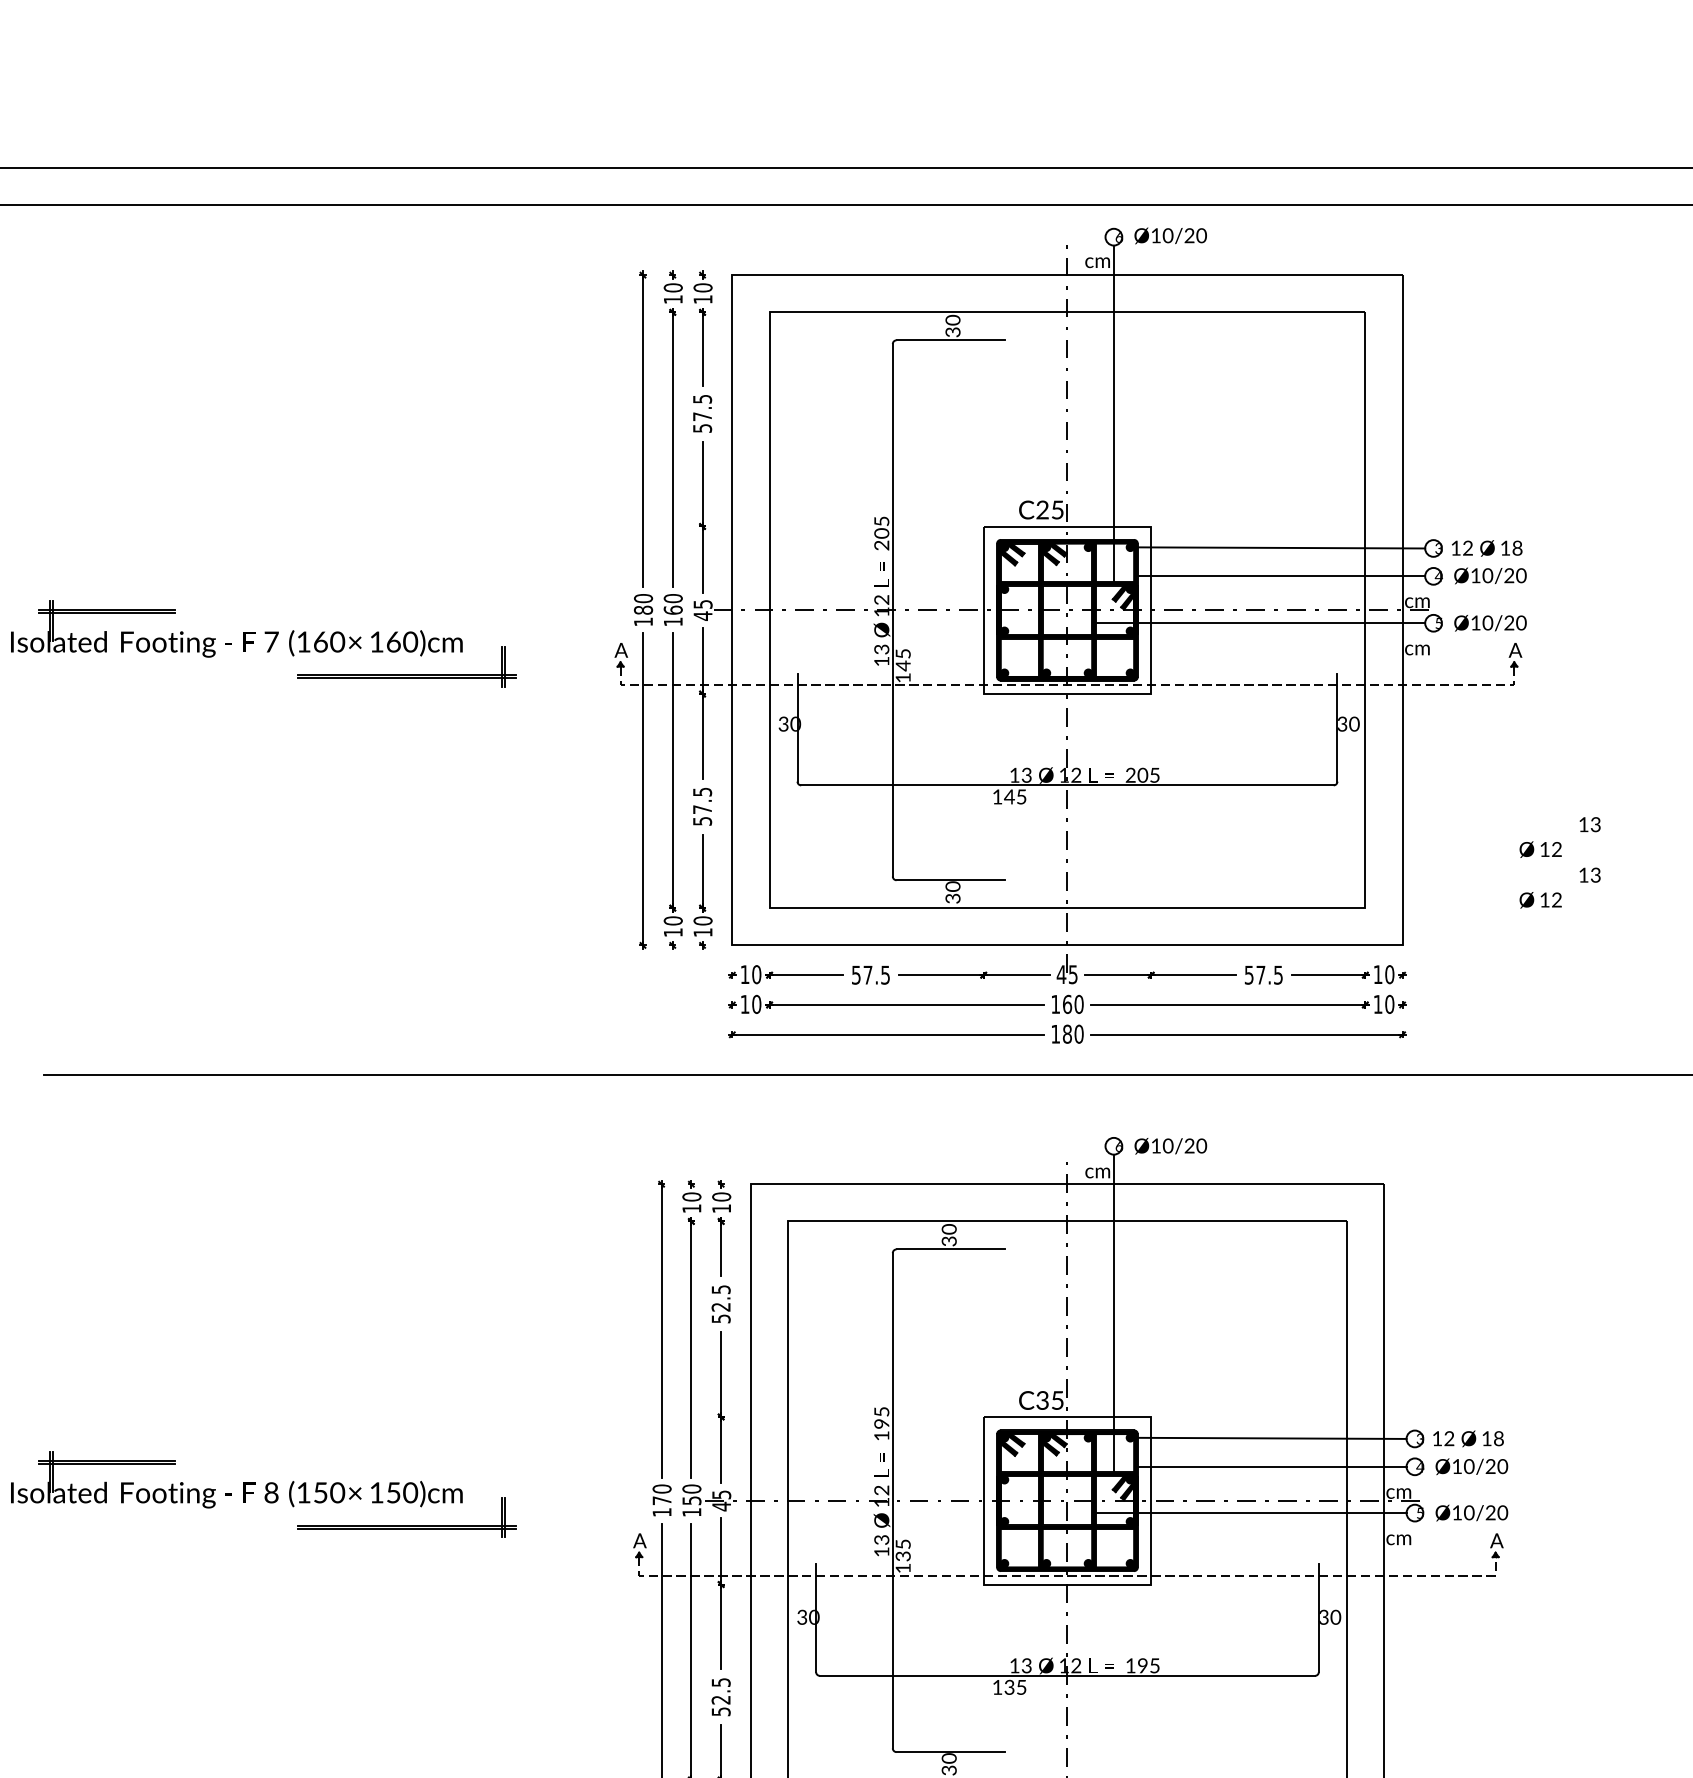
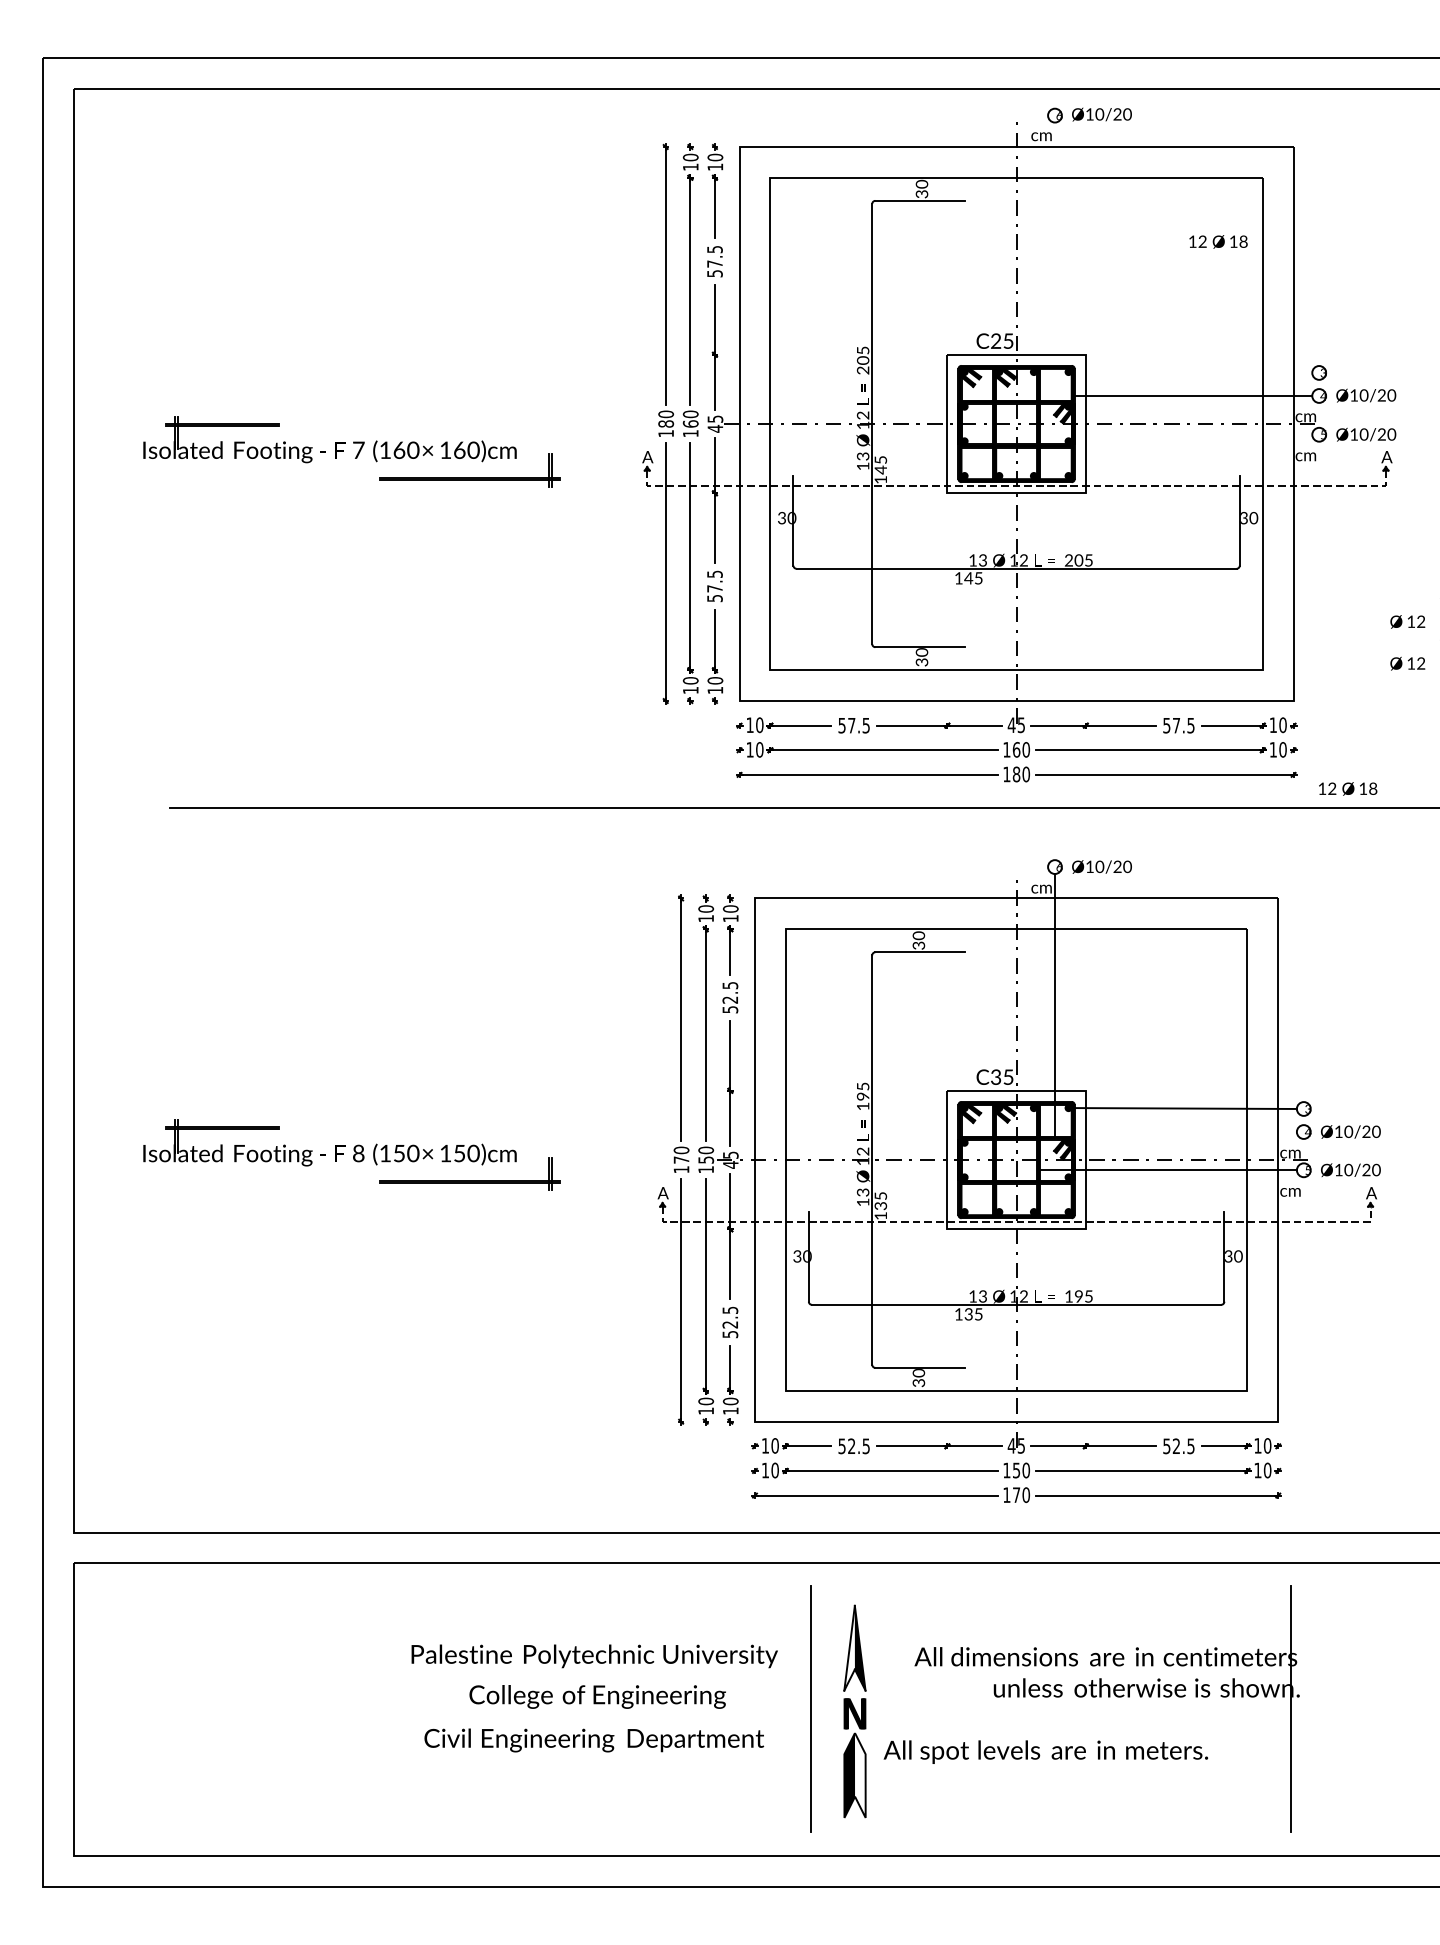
line: (1113, 413) -> (1054, 261), removed
line: (1279, 547) -> (1191, 372), removed
text: (1487, 547) -> (1218, 241), moved
line: (1260, 622) -> (1176, 434), removed
text: (1468, 1438) -> (1348, 788), moved
line: (1271, 1467) -> (1185, 1132), removed

